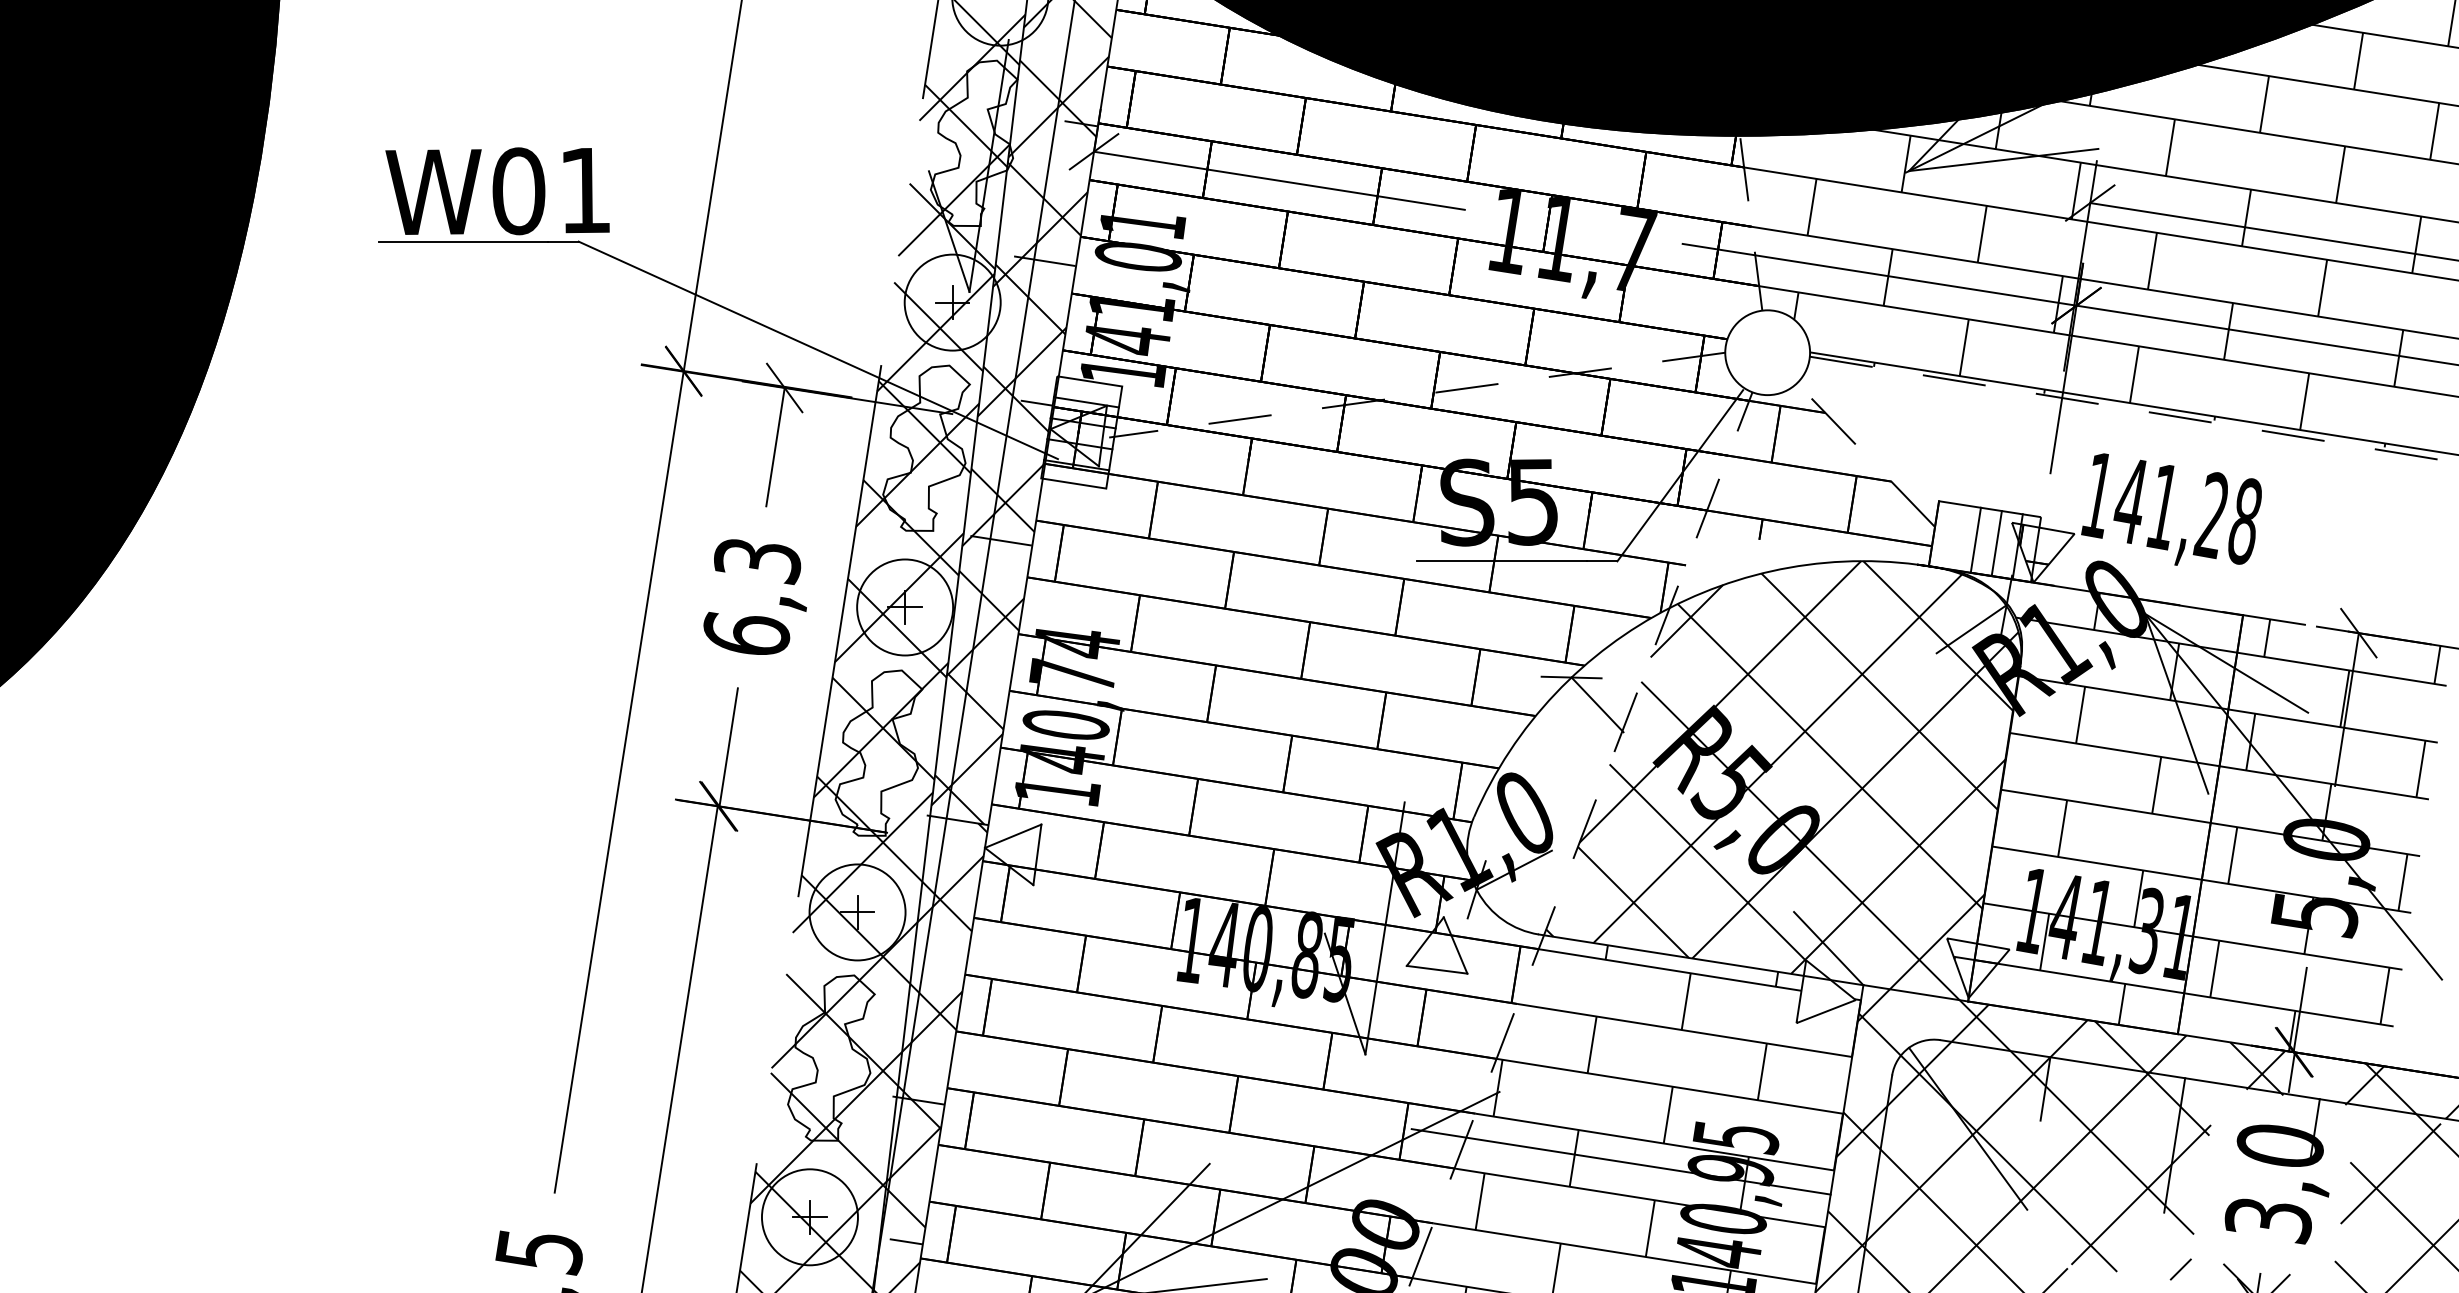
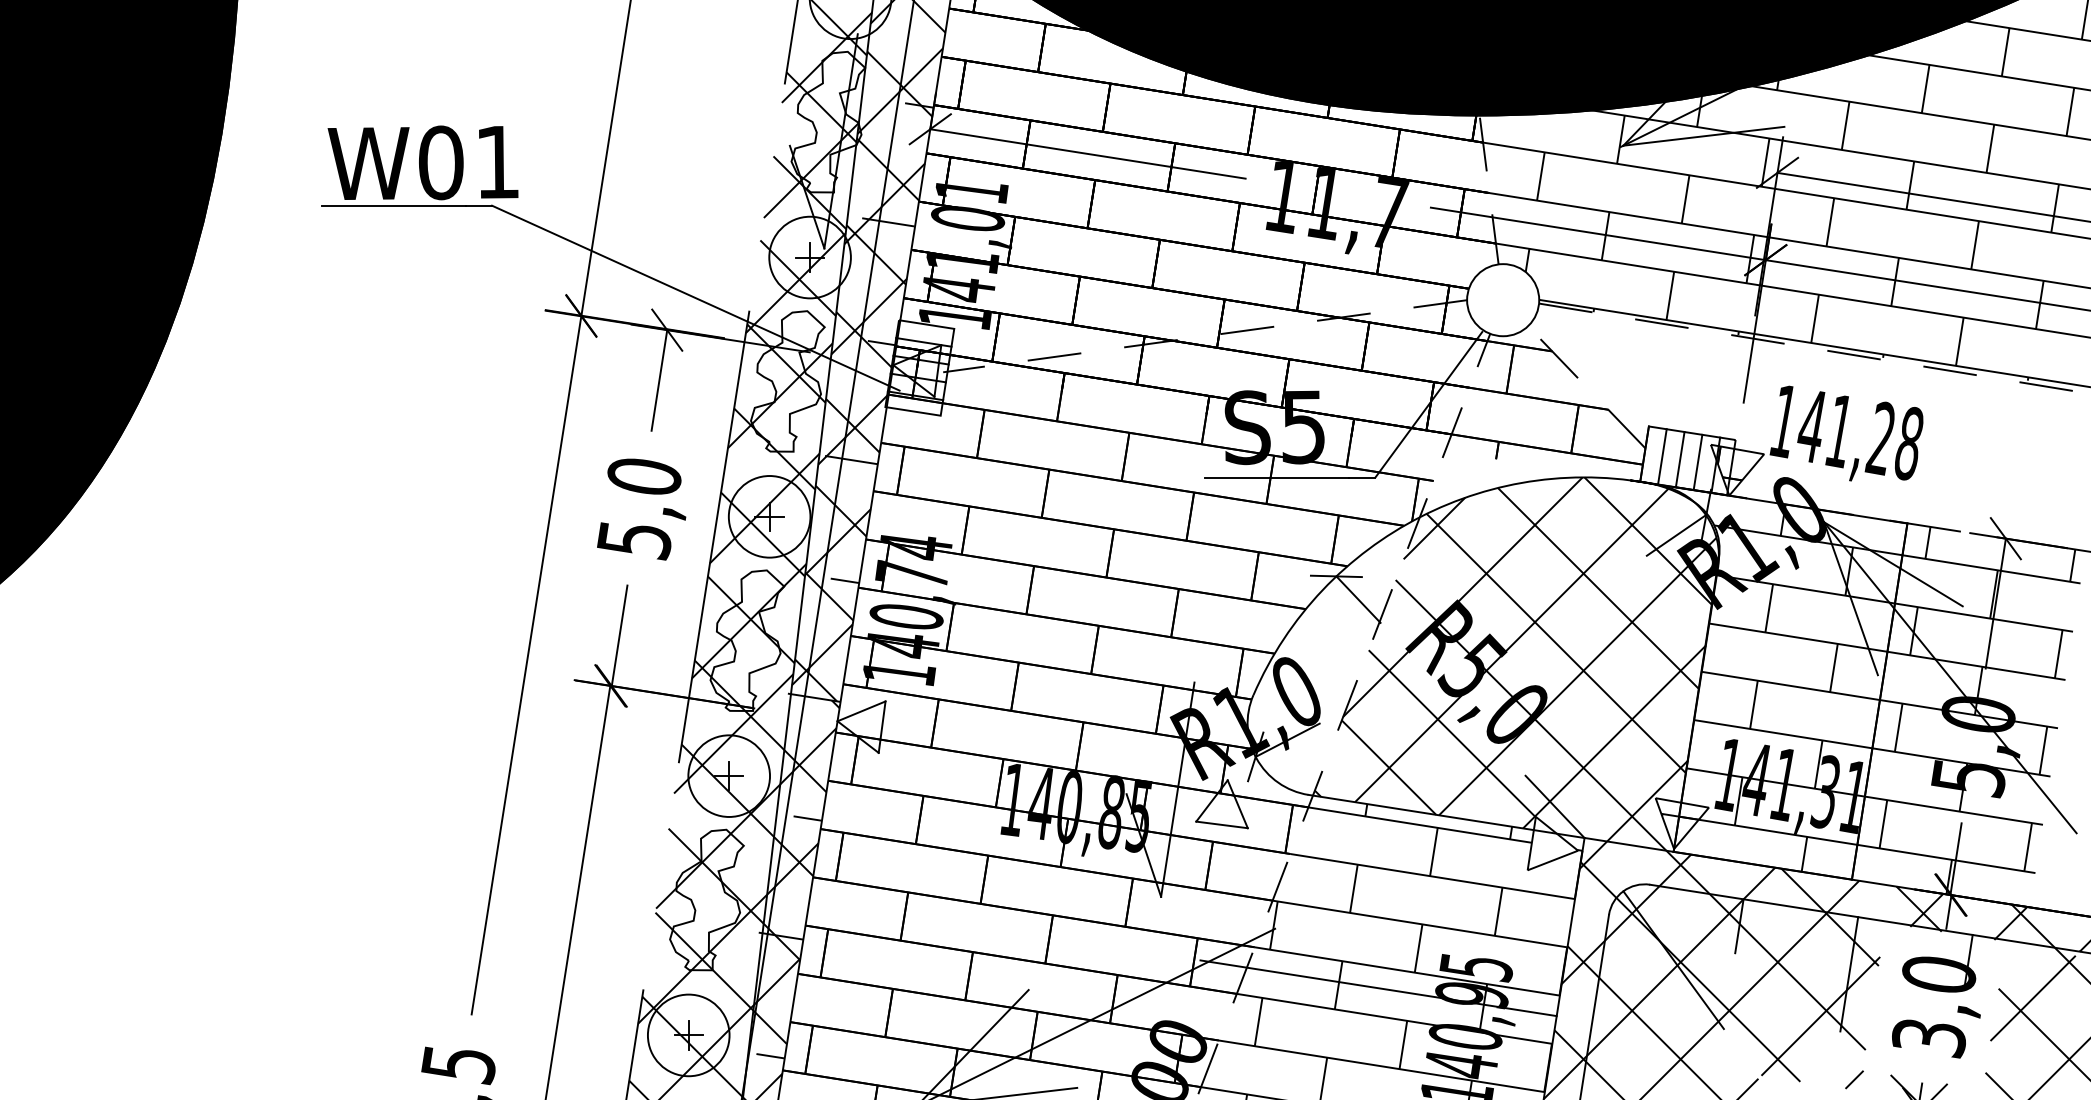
line: (1954, 536) -> (1662, 456), added
text: (751, 598) -> (639, 509), 6,3 -> 5,0
line: (993, 682) -> (844, 580), added
line: (949, 961) -> (807, 817), added

